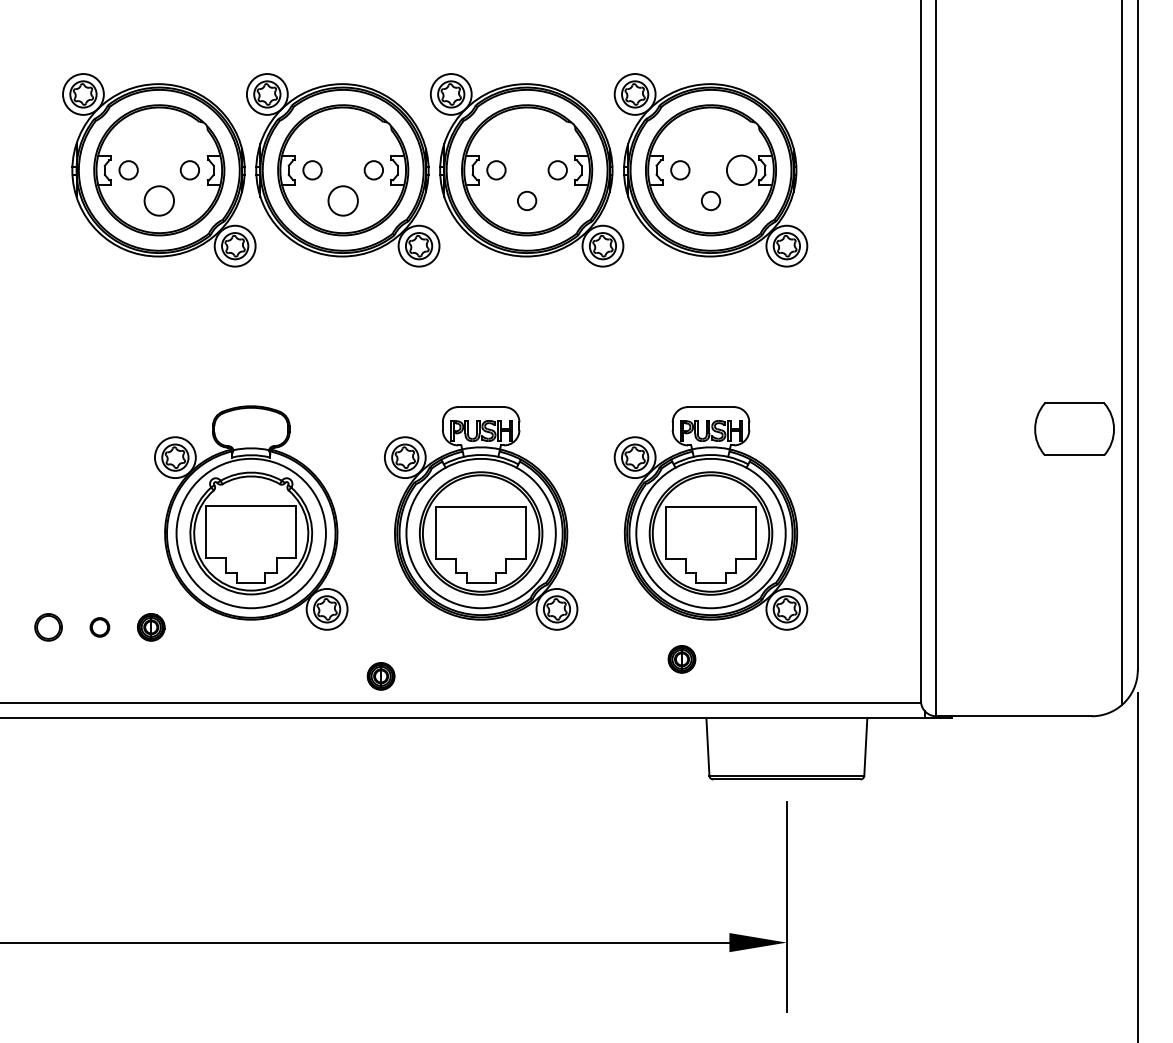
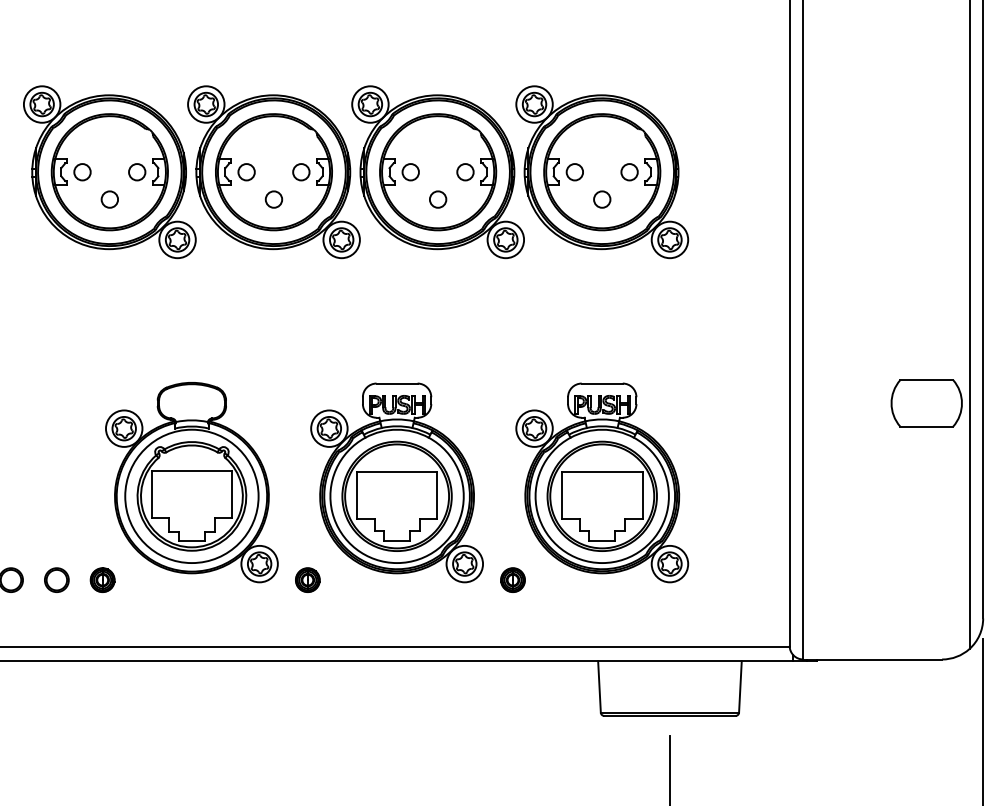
circle: (741, 170) -> (629, 172), size x0.62
circle: (159, 200) -> (110, 199), size x0.62
circle: (343, 200) -> (274, 199), size x0.62
part: (99, 627) -> (56, 580), size x1.43
part: (681, 659) -> (512, 580), moved
part: (380, 676) -> (307, 580), moved

